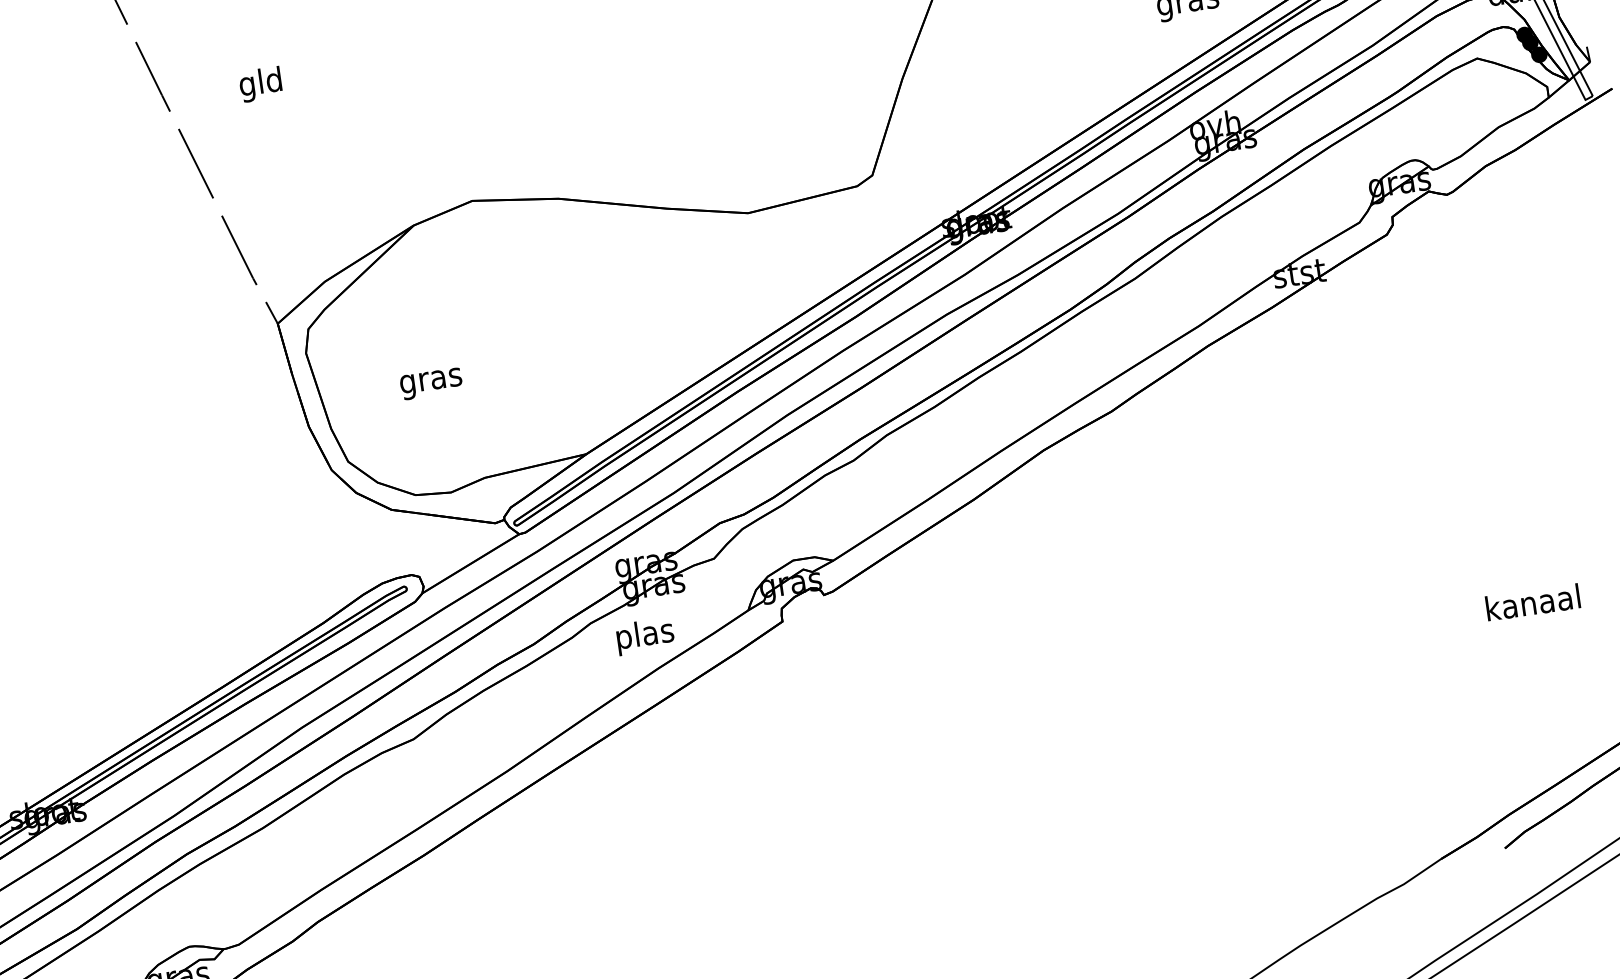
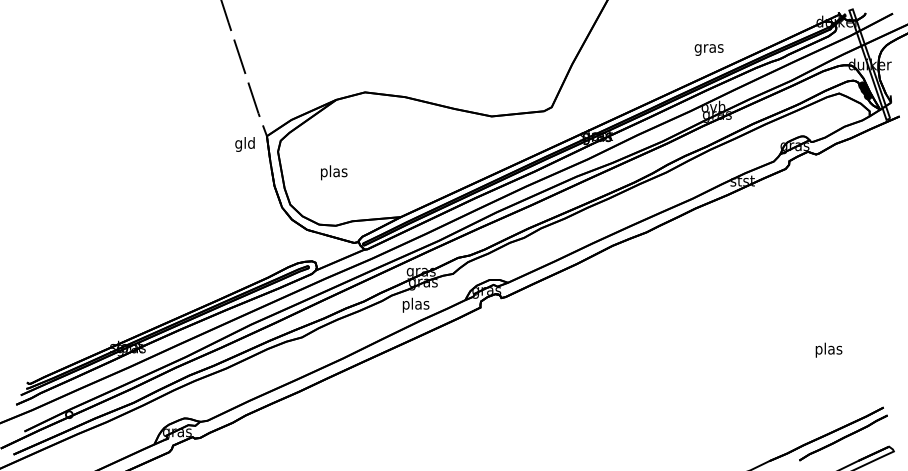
text: (259, 84) -> (244, 144), moved
text: (429, 380) -> (333, 172), gras -> plas
text: (1532, 604) -> (828, 349), kanaal -> plas

